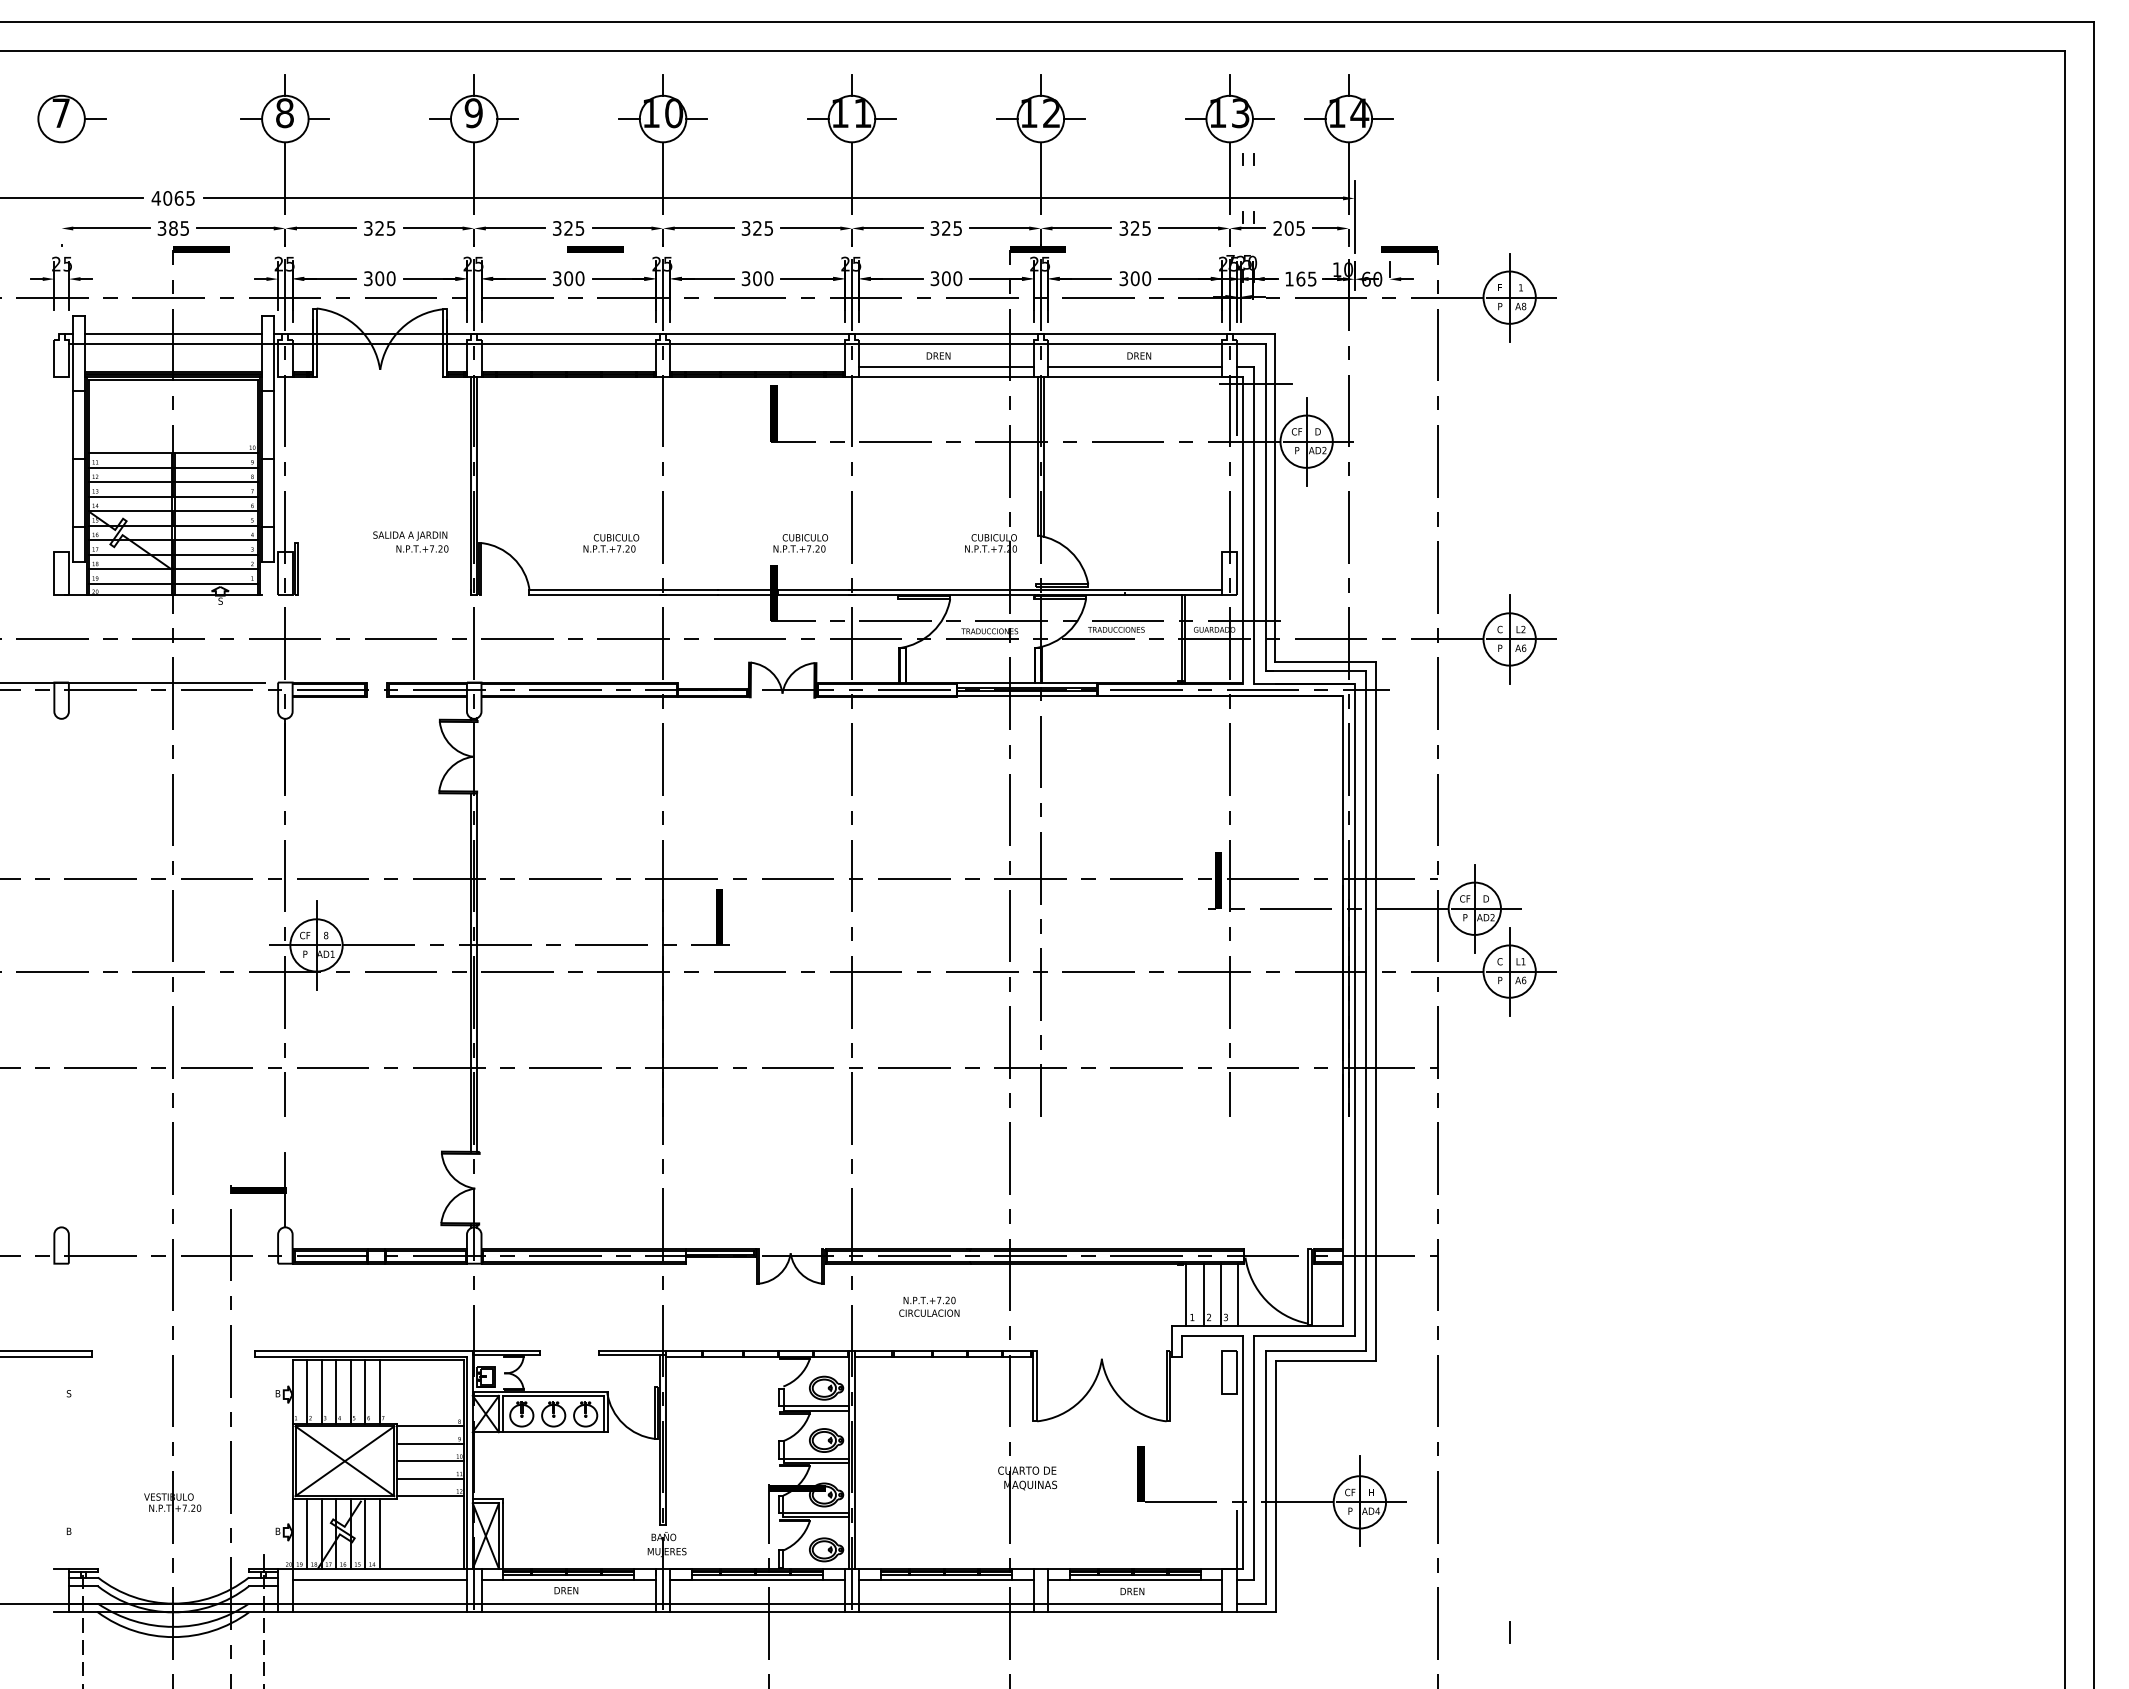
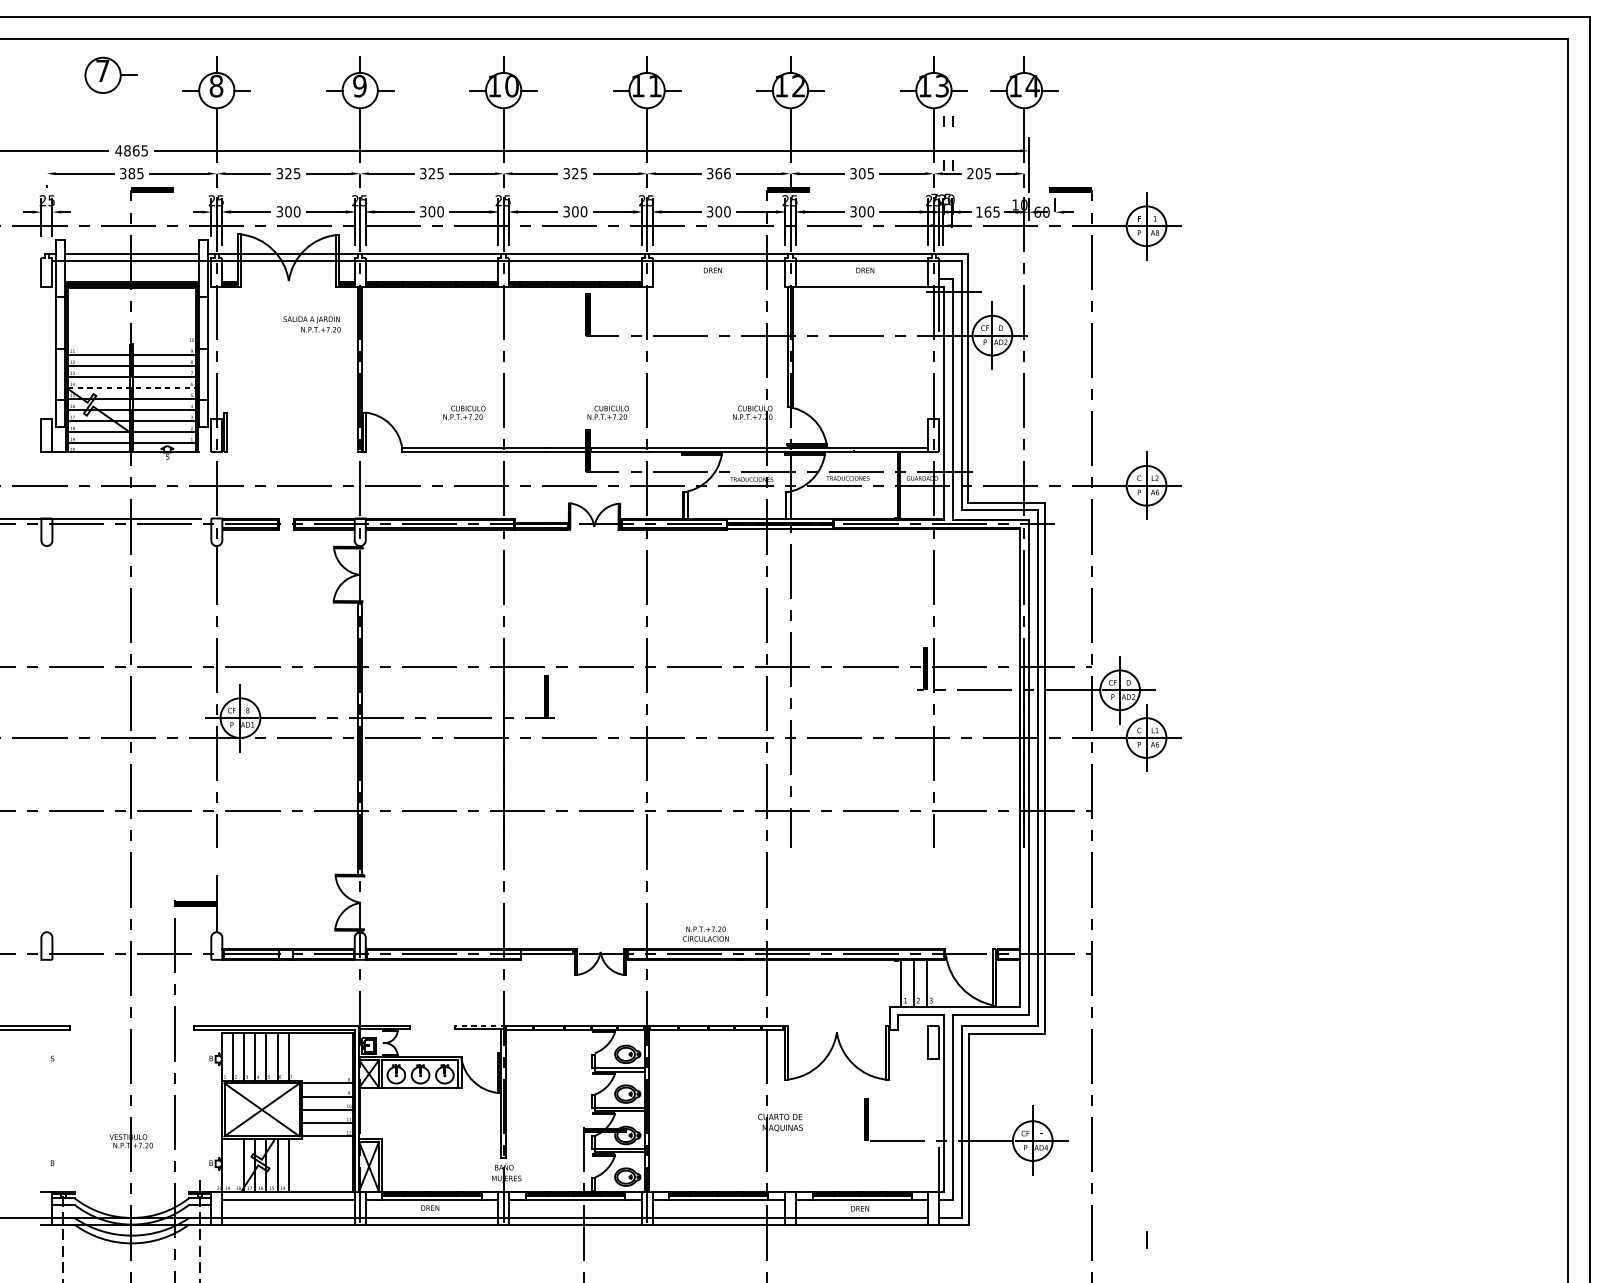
part: (71, 118) -> (110, 74), moved
text: (167, 198) -> (127, 150), 4065 -> 4865
text: (952, 228) -> (723, 173), 325 -> 366
text: (1134, 228) -> (861, 173), 325 -> 305
part: (595, 249) -> (452, 189), removed
line: (946, 367) -> (718, 279), removed
line: (1135, 367) -> (862, 279), removed
line: (946, 377) -> (718, 286), removed
line: (173, 453) -> (131, 344), removed
line: (174, 511) -> (132, 388), solid -> dashed
text: (410, 541) -> (311, 324), moved
line: (1238, 1294) -> (940, 983), removed
text: (929, 1306) -> (705, 933), moved
line: (632, 1350) -> (480, 1025), solid -> dashed
line: (307, 1533) -> (233, 1164), removed

